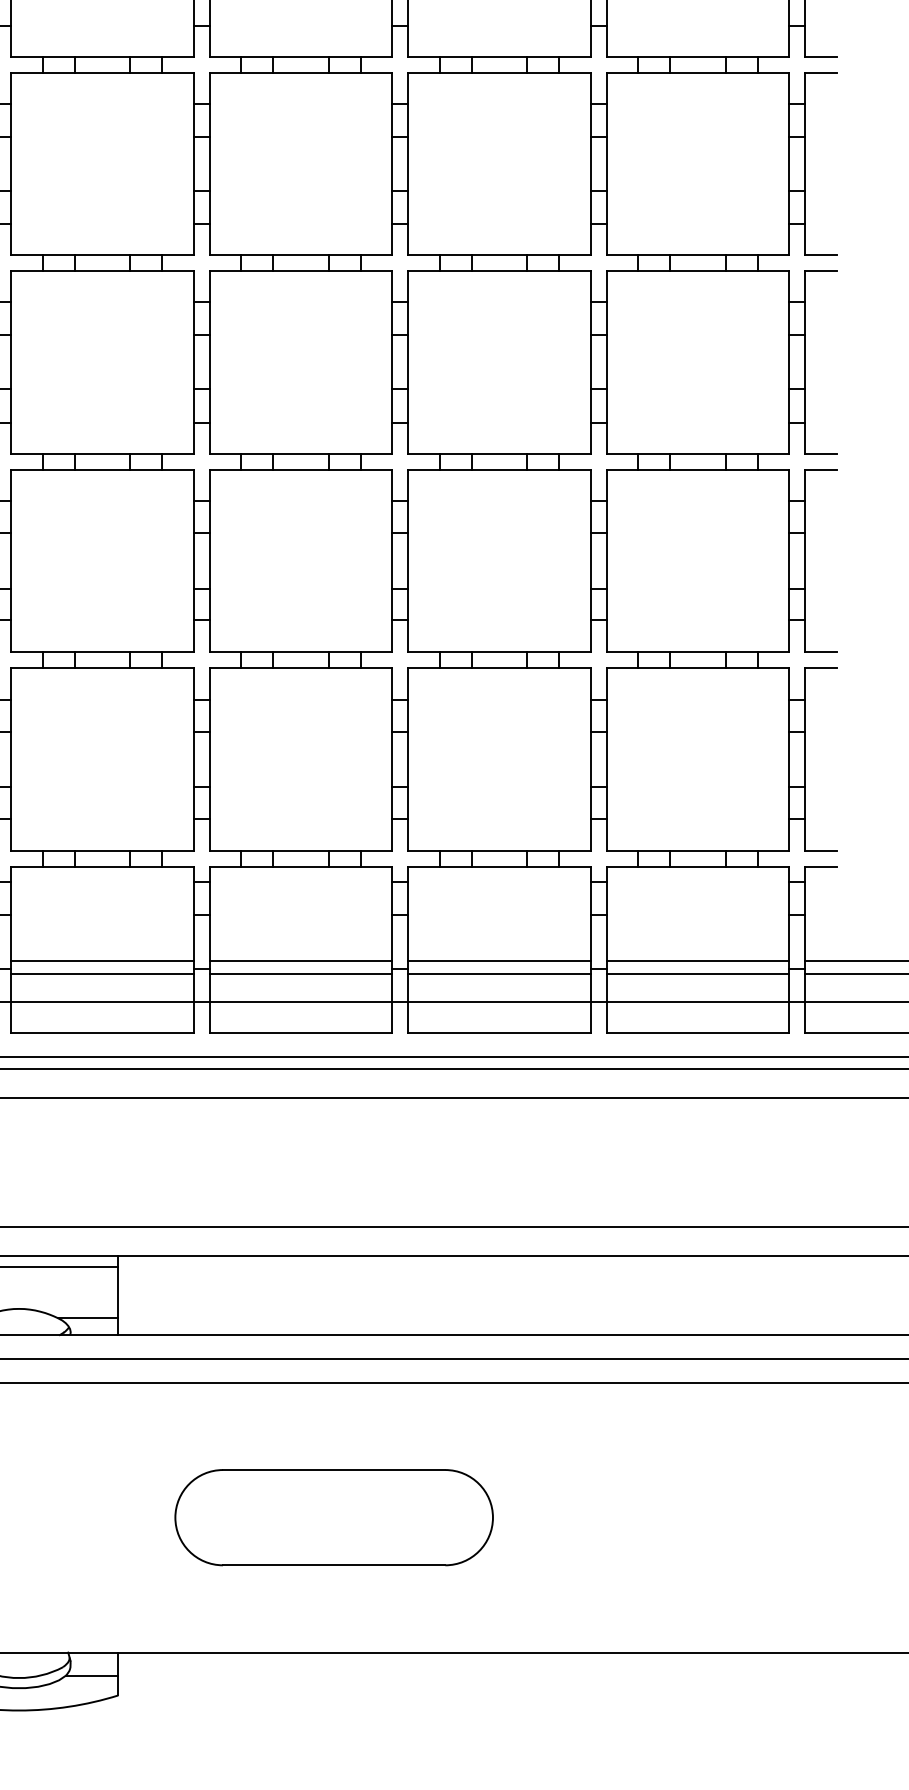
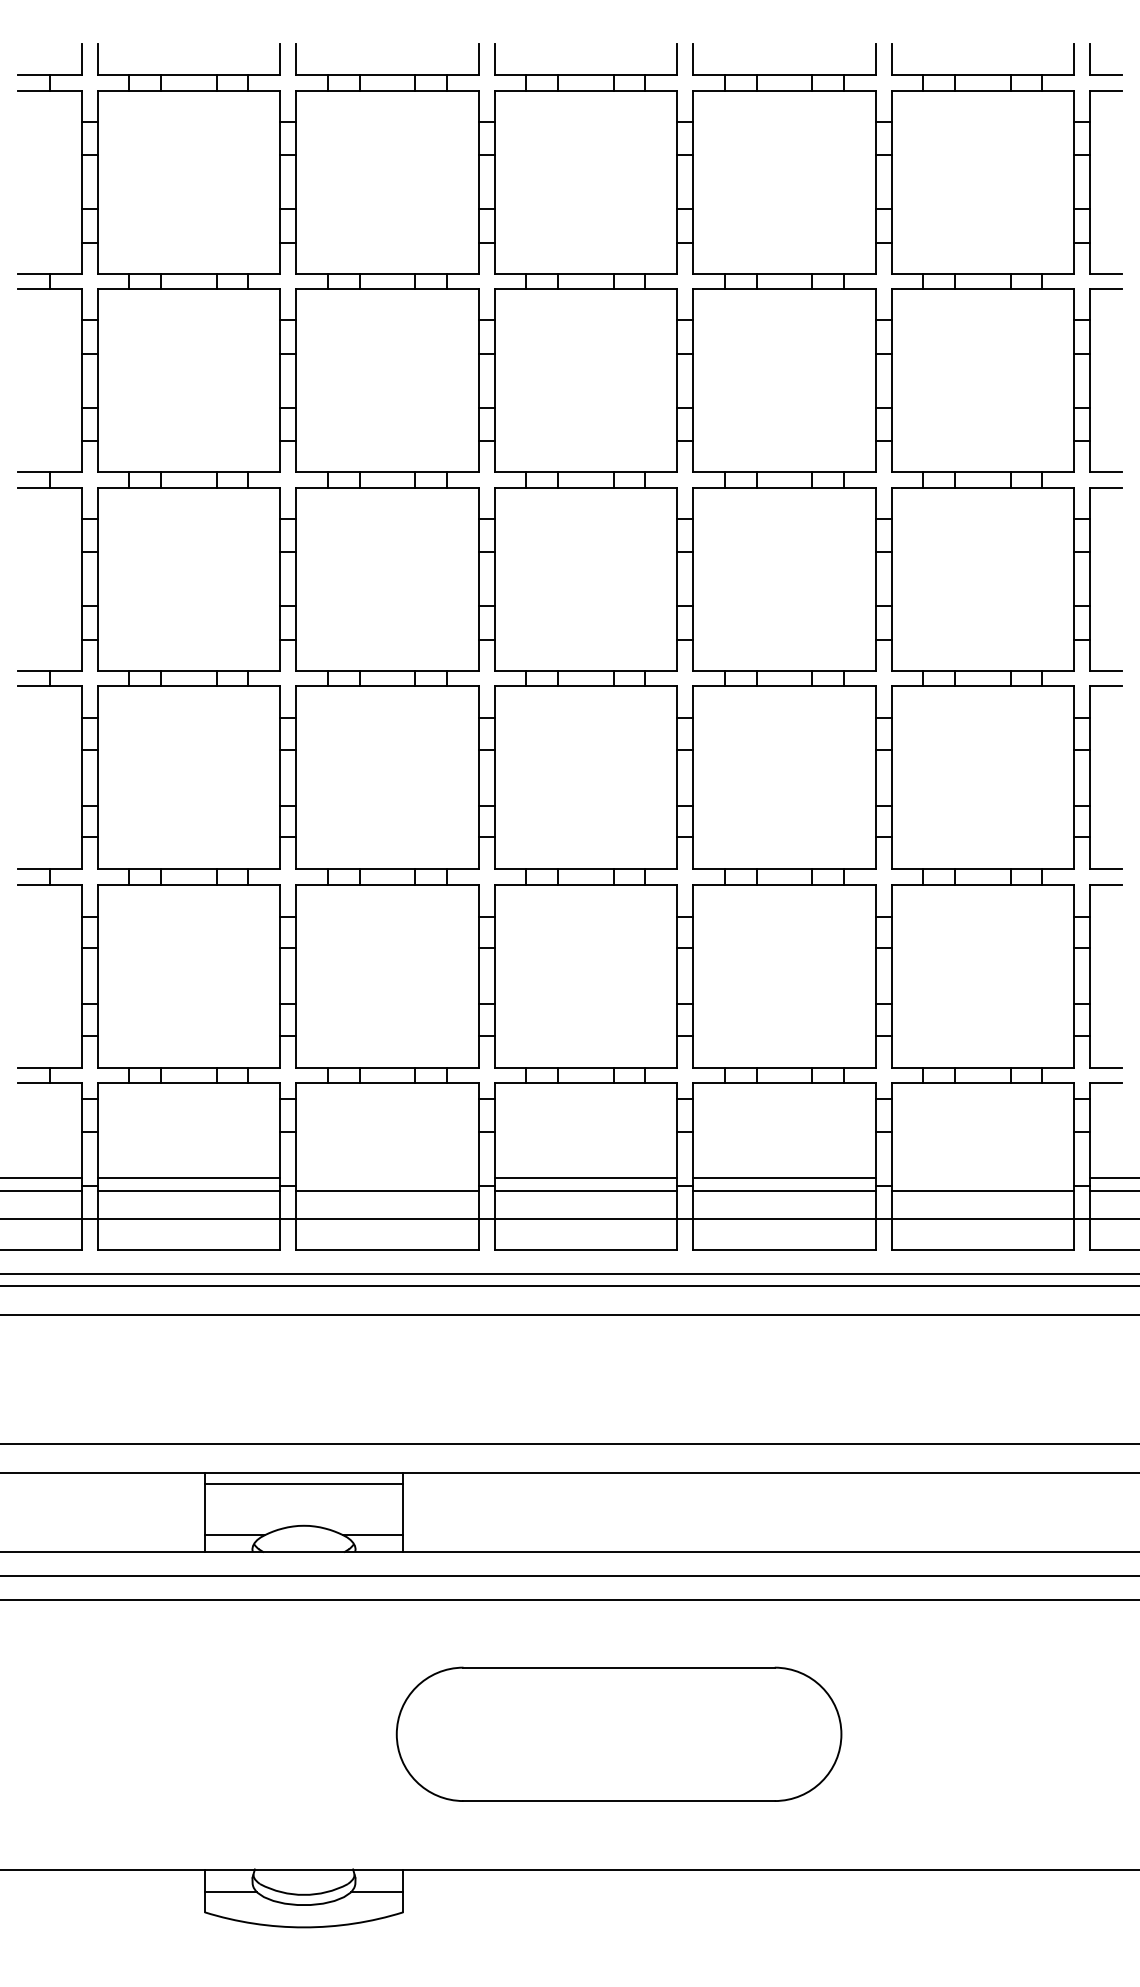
line: (102, 961) -> (387, 1178), removed
line: (697, 961) -> (982, 1178), removed
part: (333, 1517) -> (618, 1734), size x1.4

